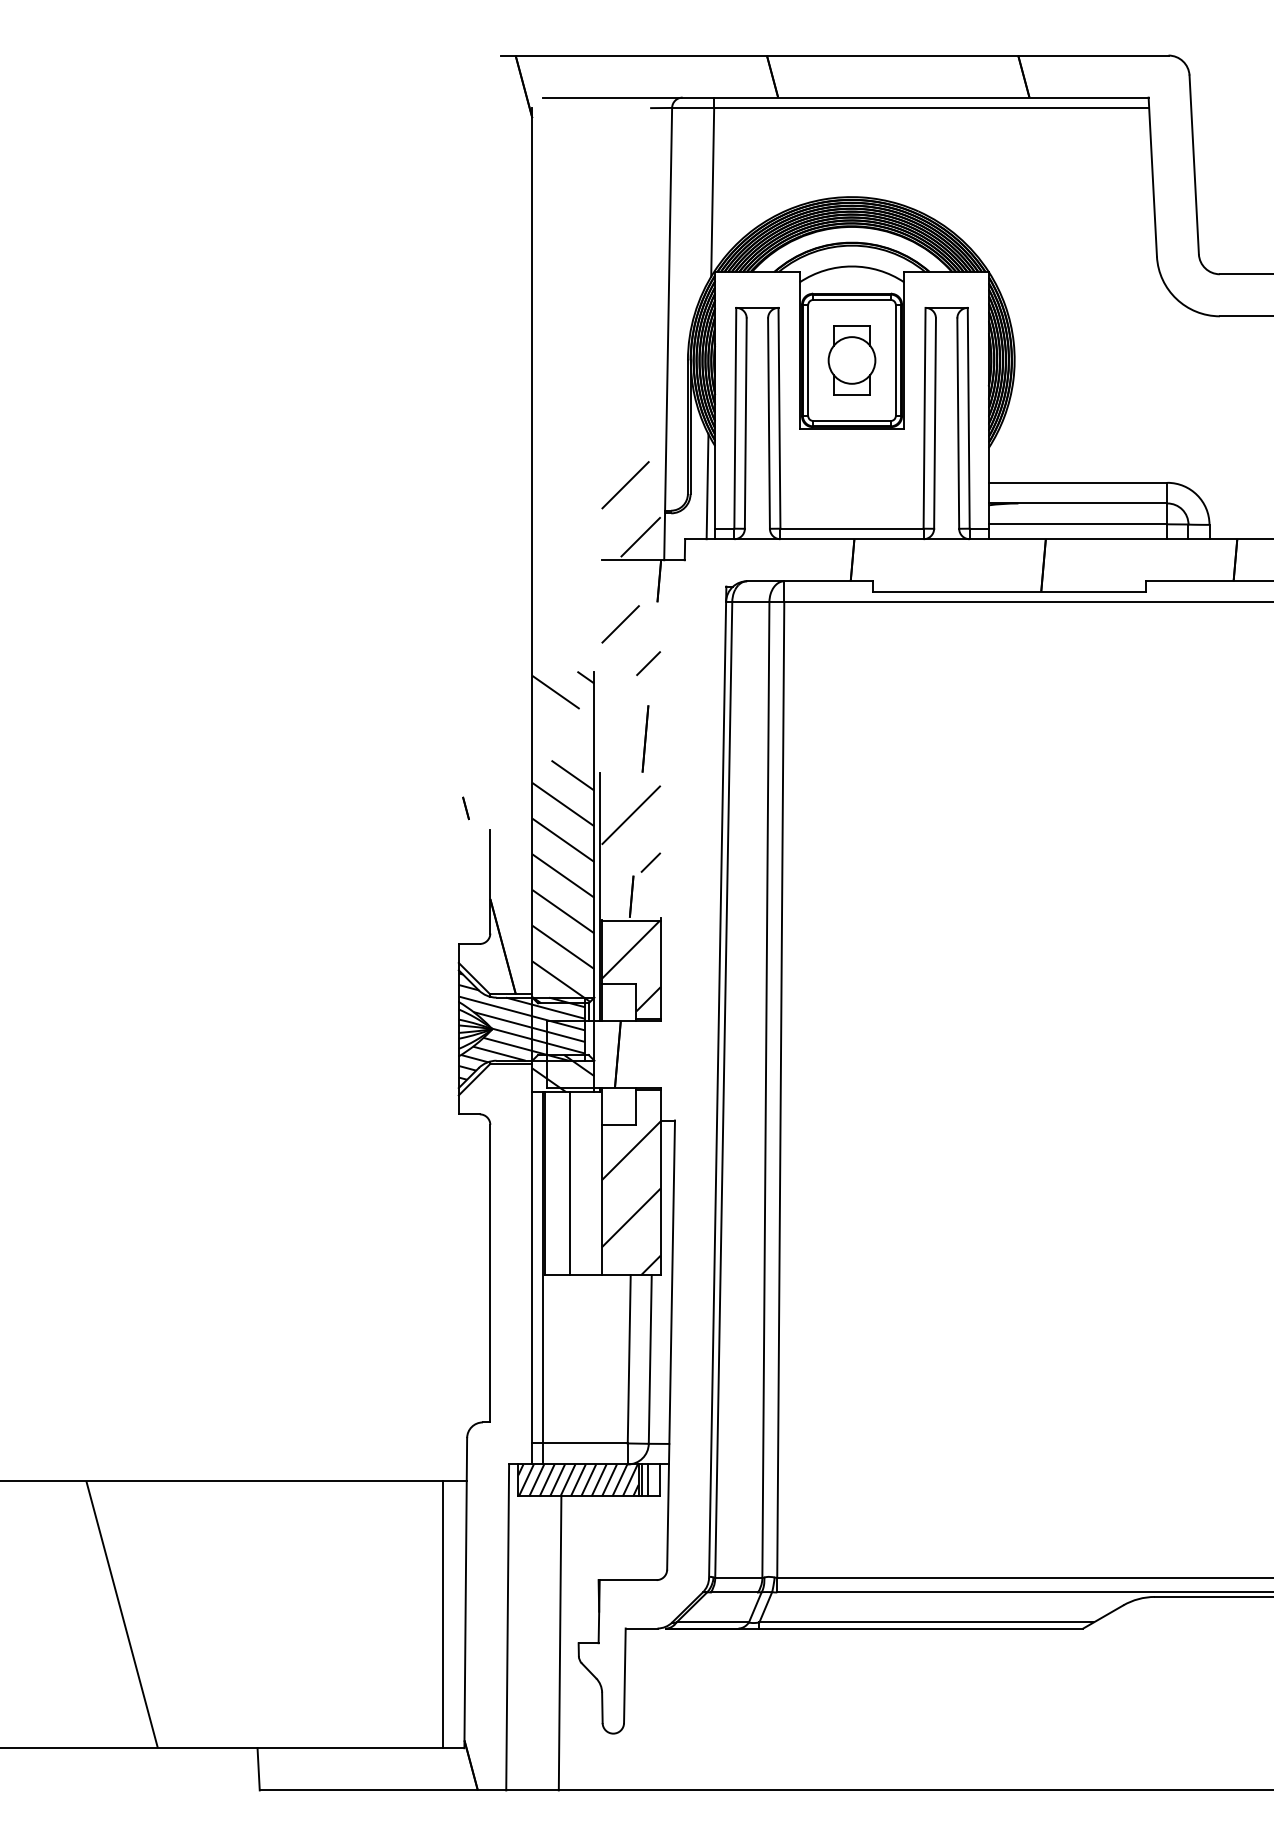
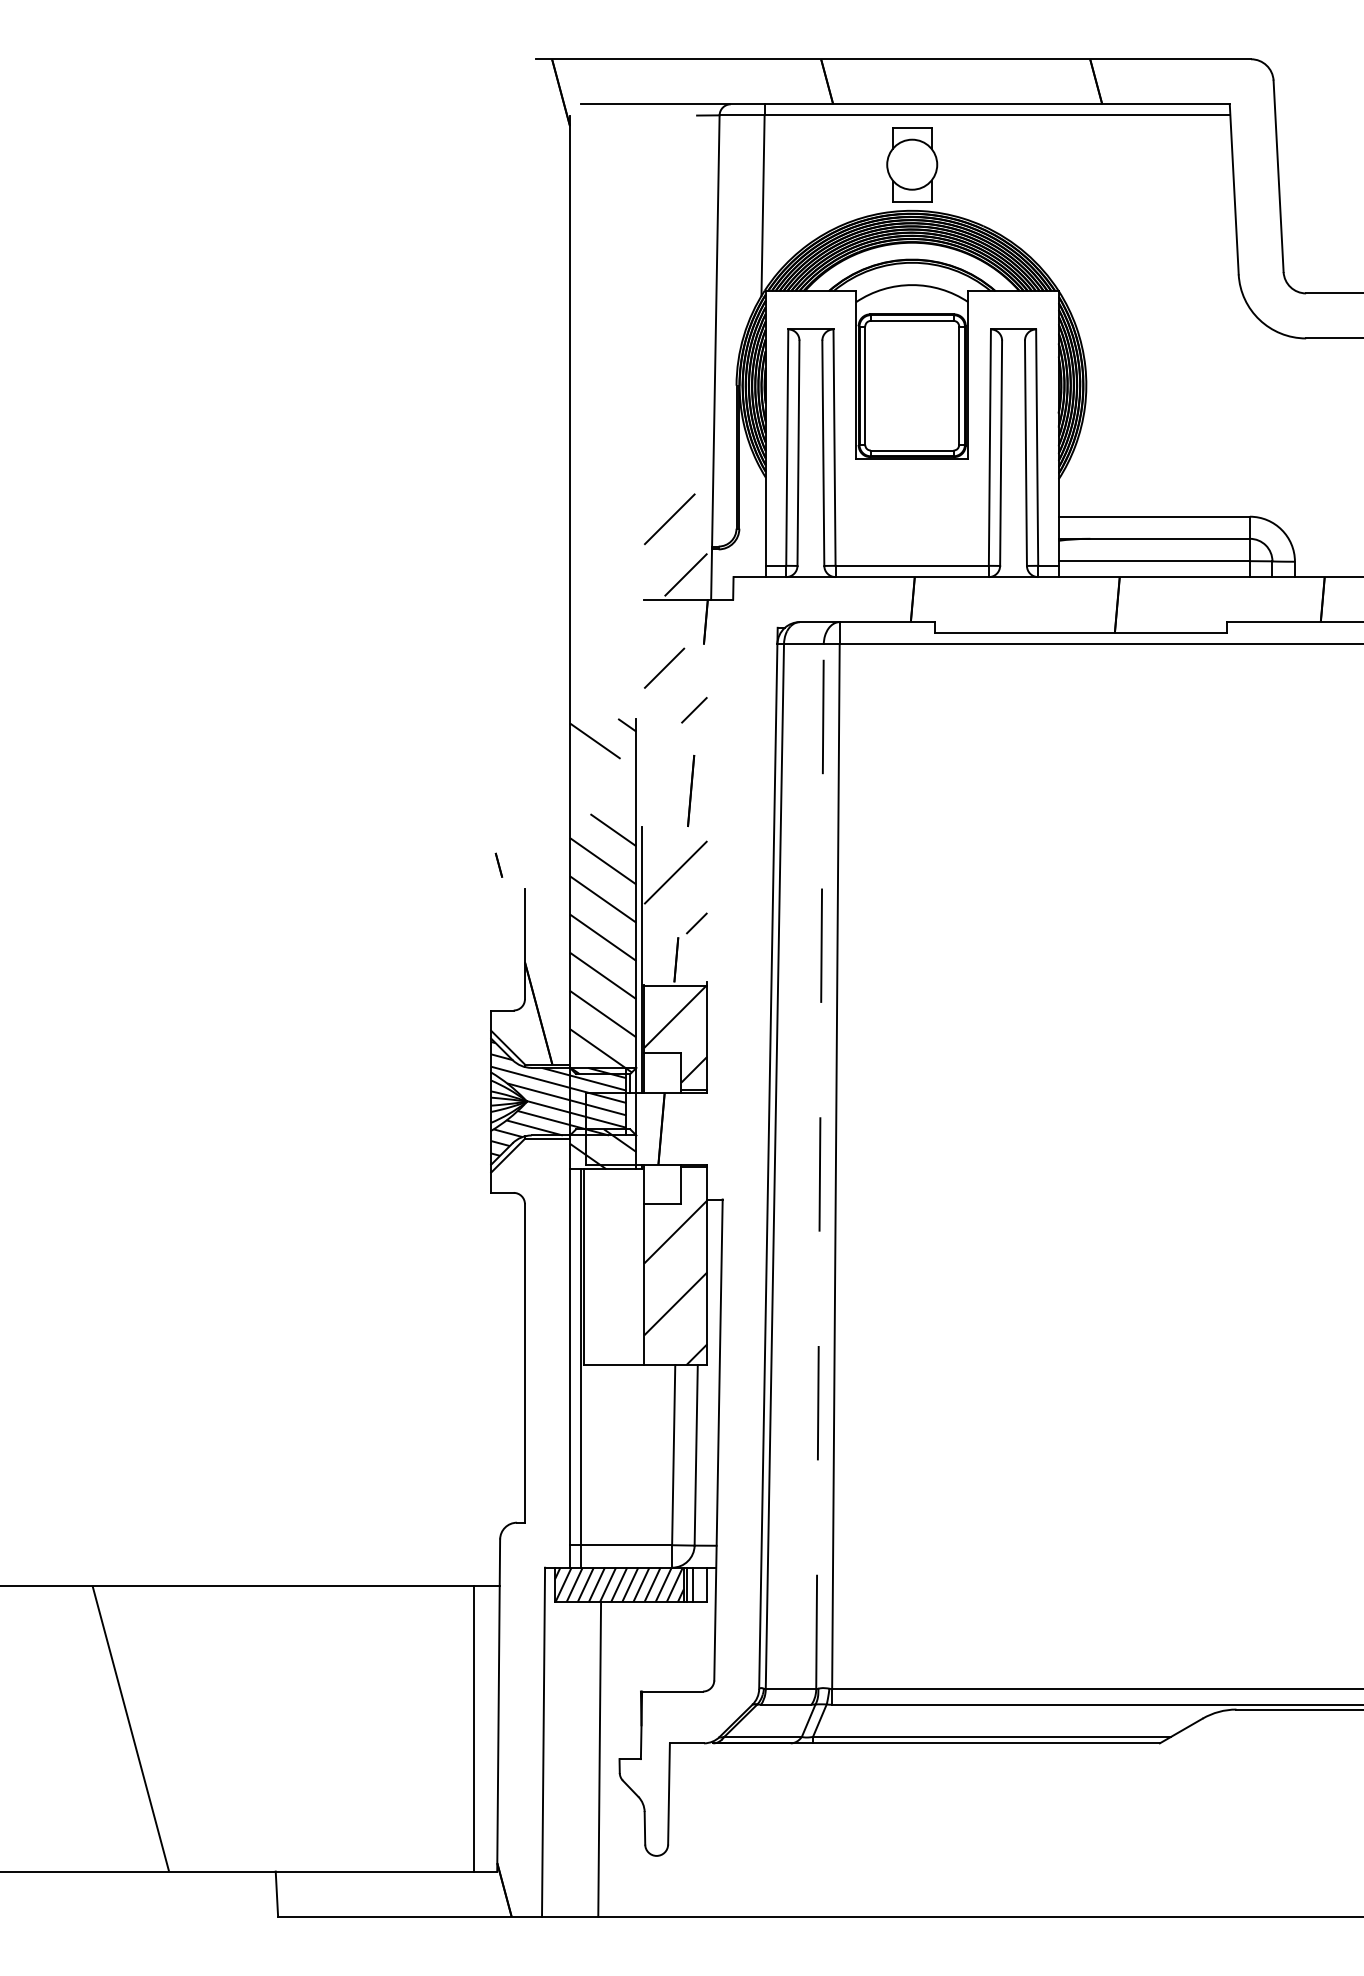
part: (852, 360) -> (912, 164), moved
line: (707, 486) -> (757, 520), removed
line: (766, 1089) -> (820, 1166), solid -> dashed
line: (570, 1184) -> (610, 1267), removed

